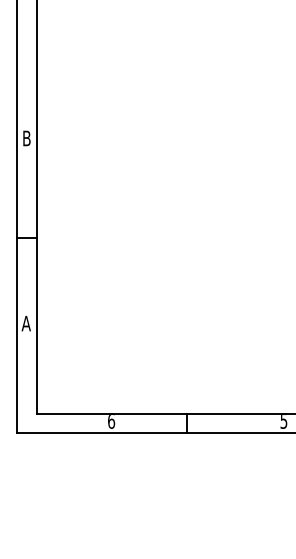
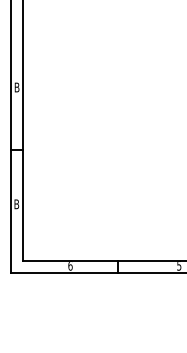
text: (25, 323) -> (16, 204), A -> B

